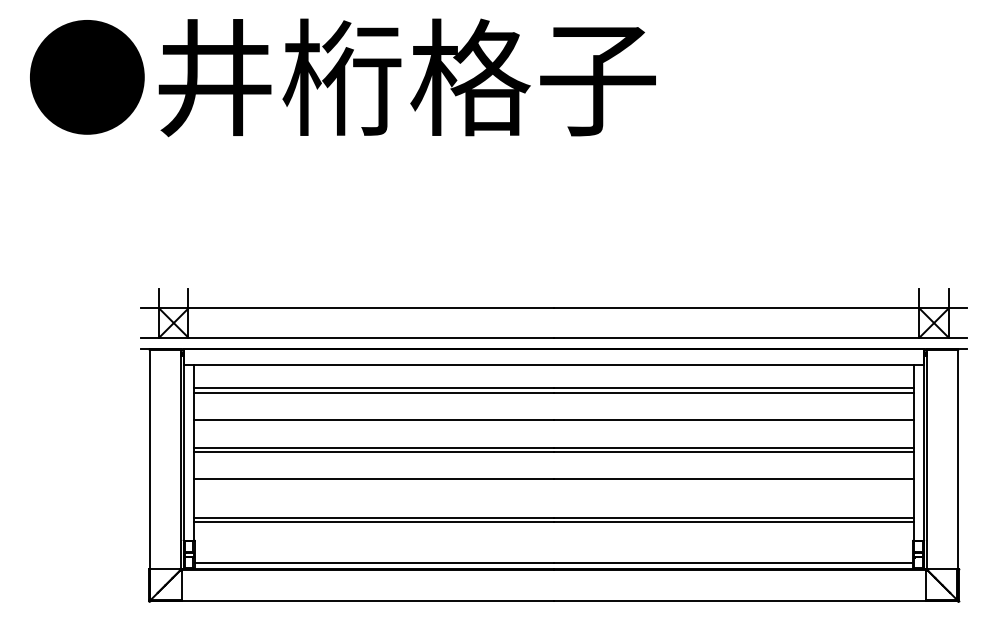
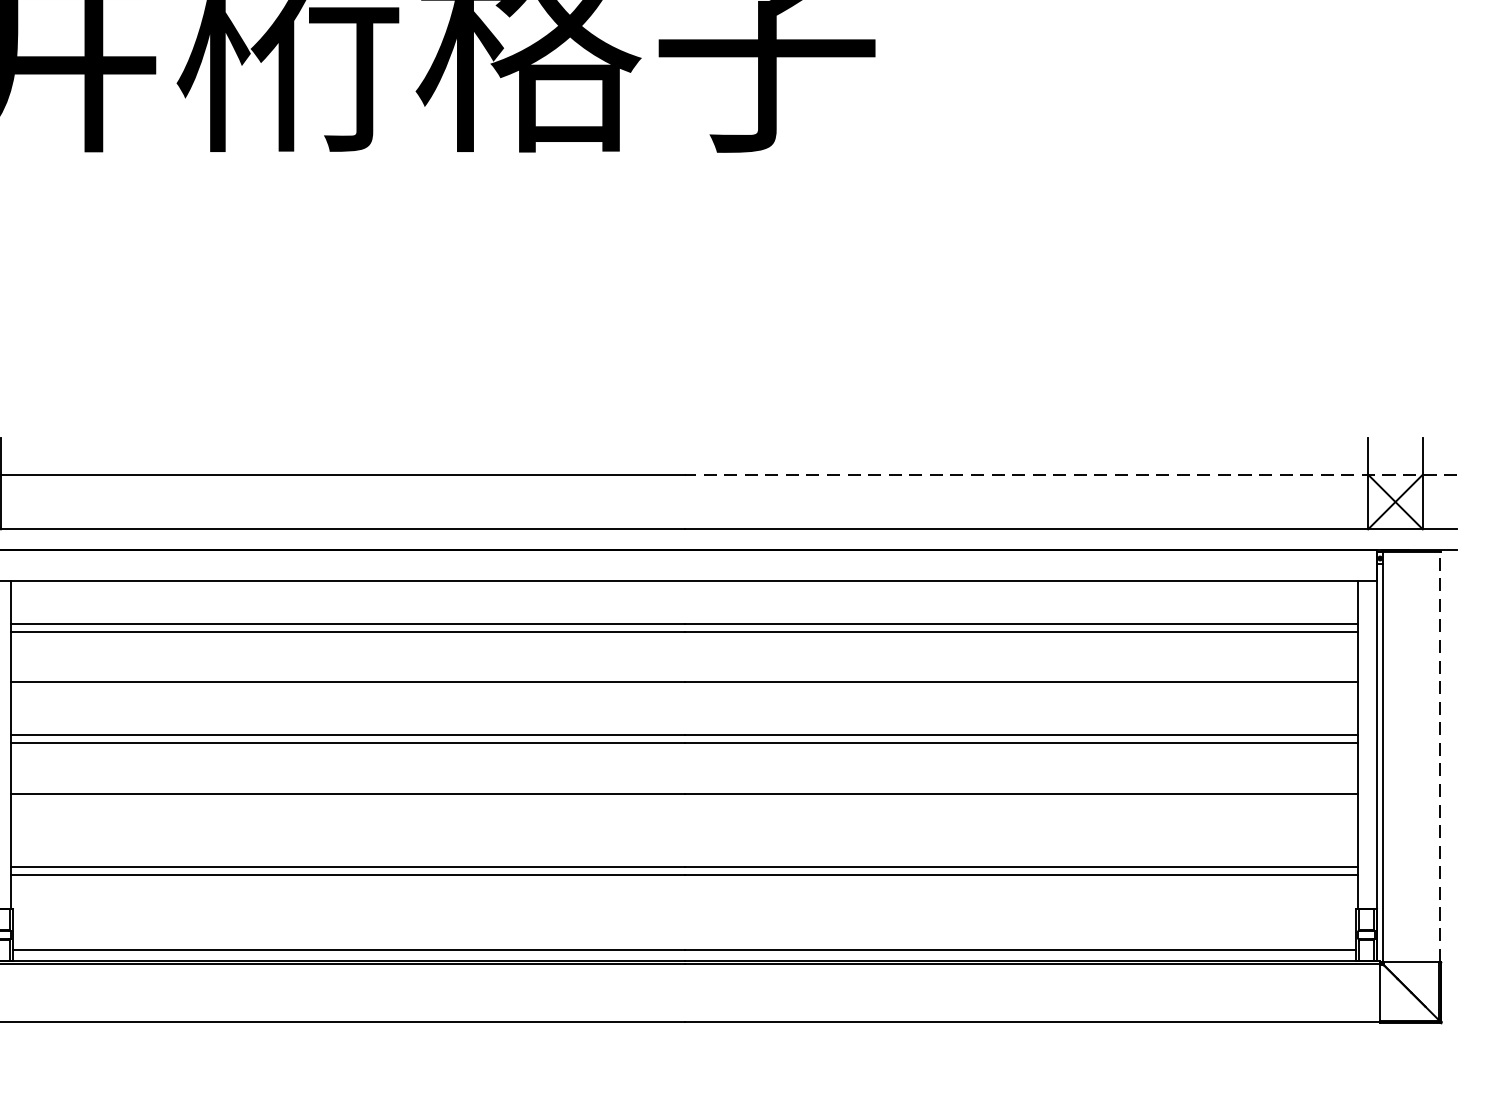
line: (760, 308) -> (1070, 474), solid -> dashed
line: (958, 459) -> (1441, 757), solid -> dashed

